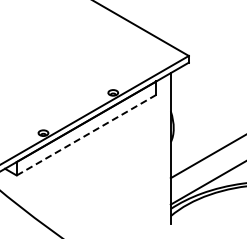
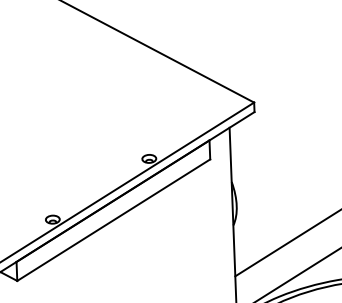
line: (86, 135) -> (113, 220), dashed -> solid

